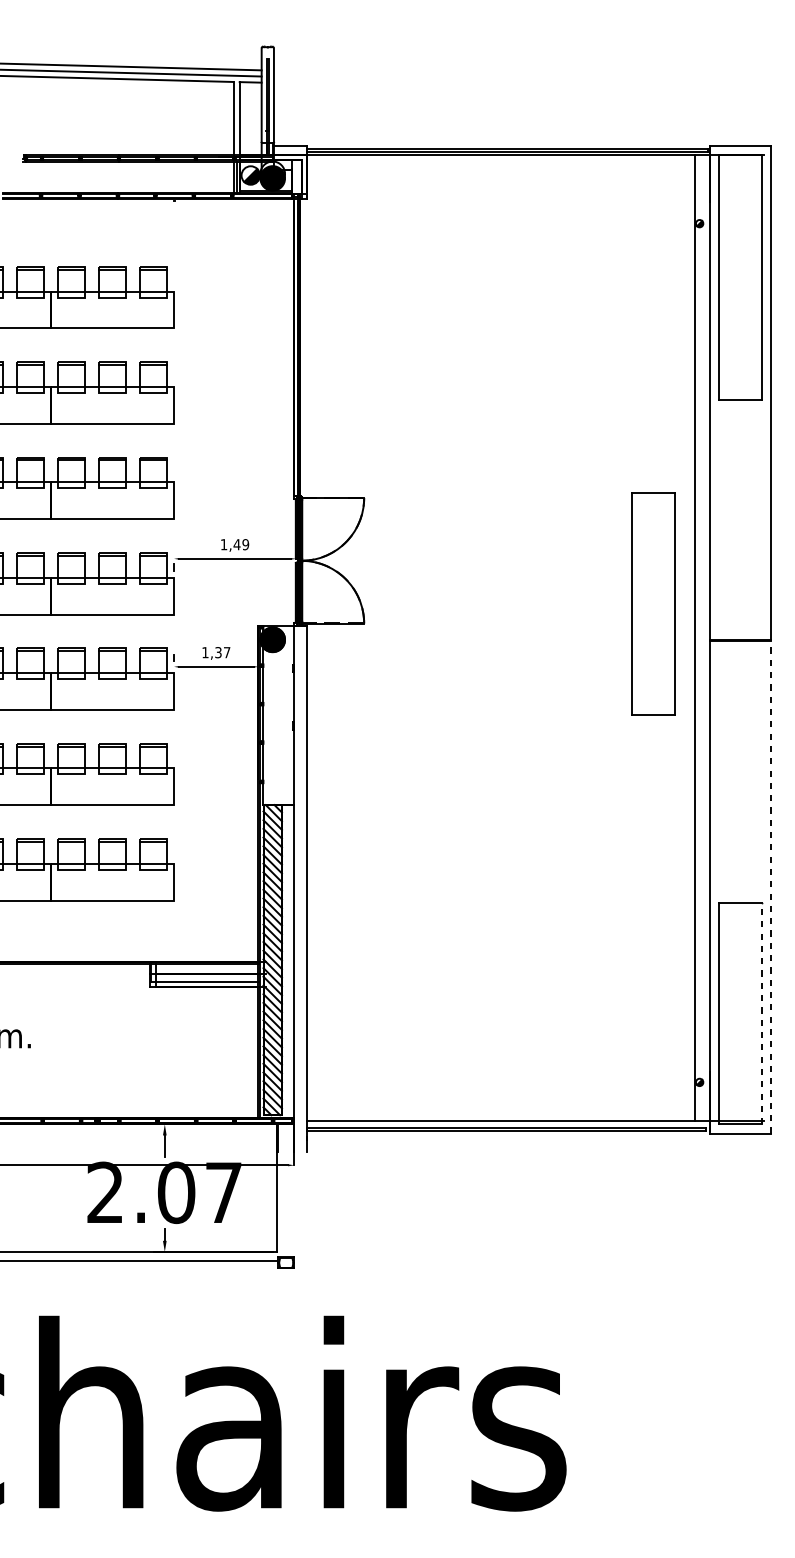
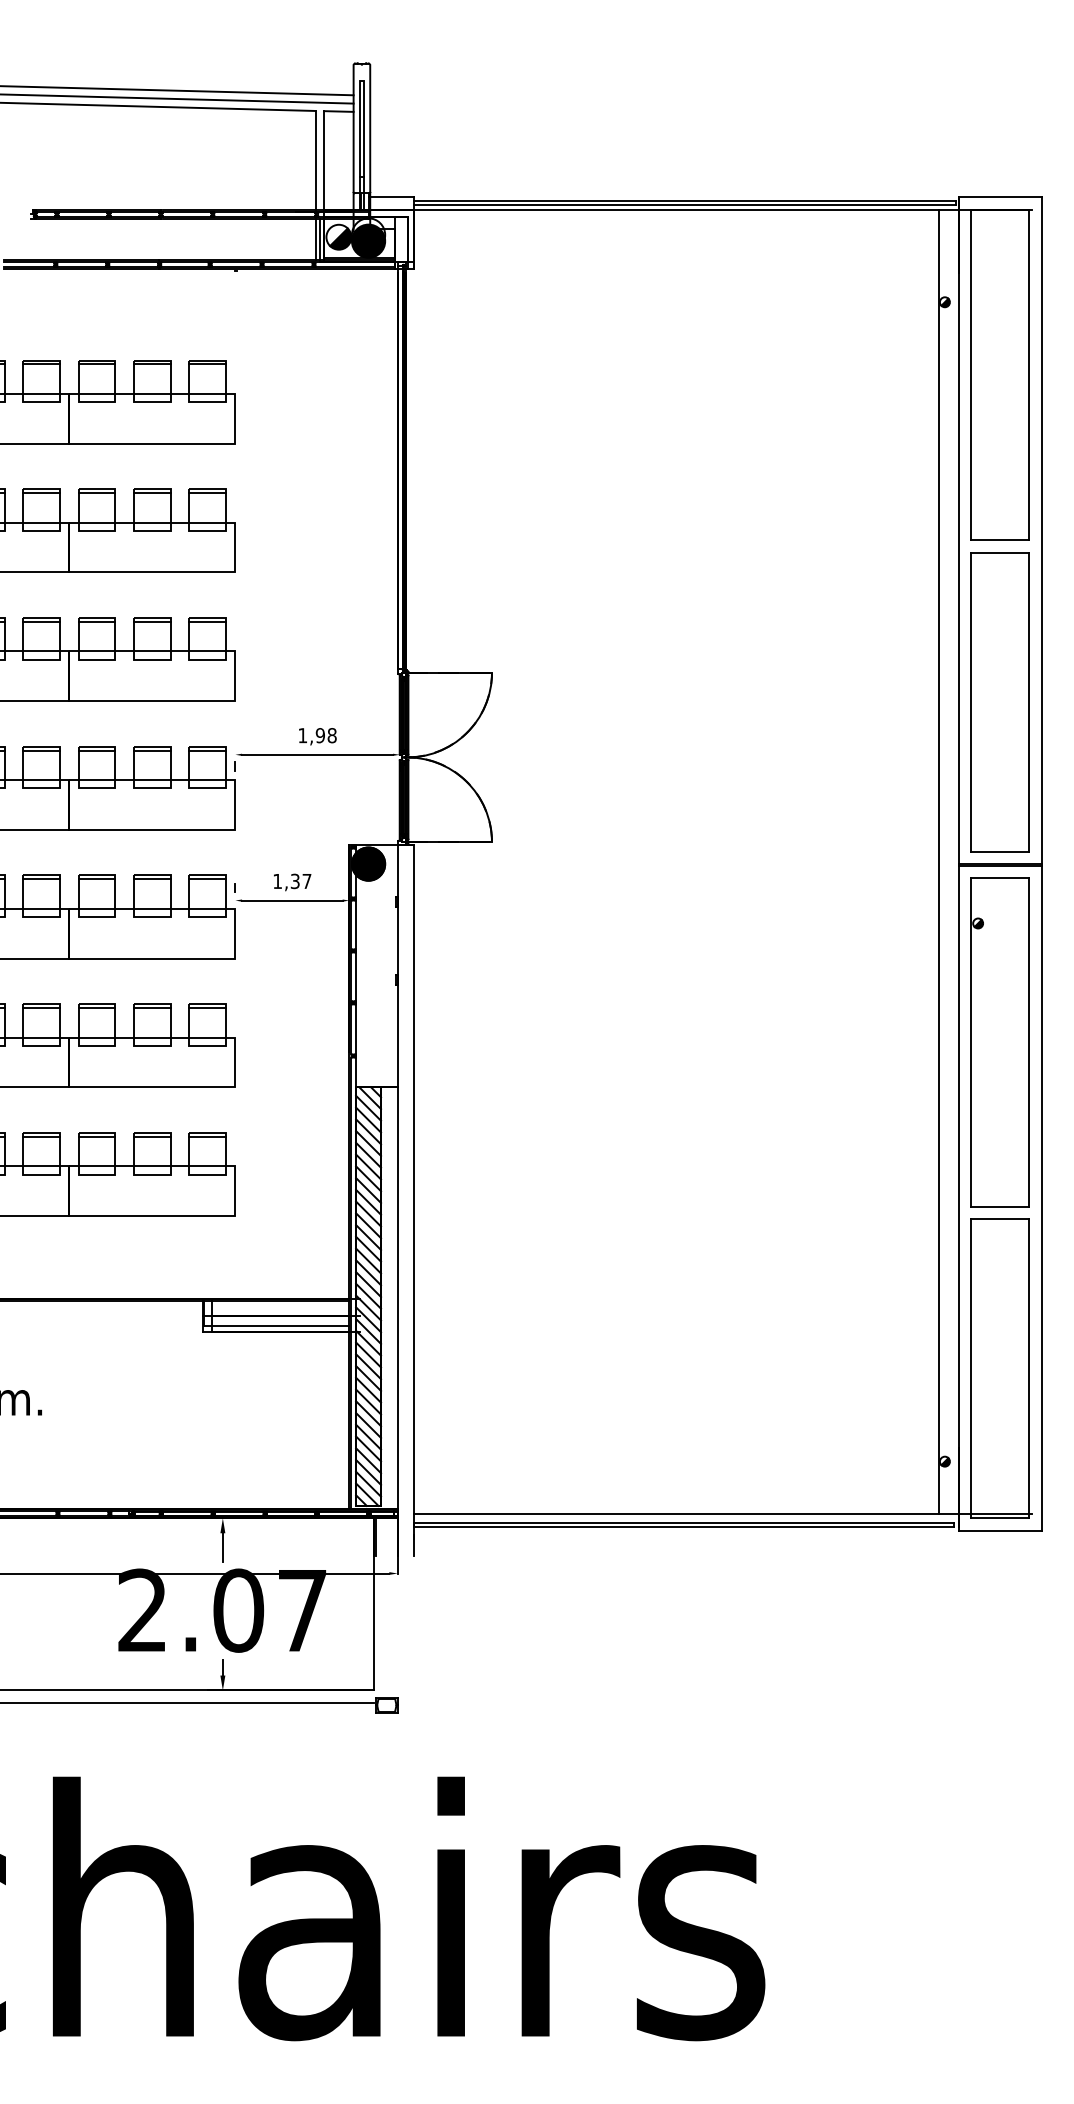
text: (240, 544) -> (325, 735), 1,49 -> 1,98
part: (652, 604) -> (999, 702), moved
part: (740, 771) -> (999, 1042), added
line: (771, 886) -> (1041, 1197), dashed -> solid
line: (762, 1013) -> (1029, 1368), dashed -> solid

